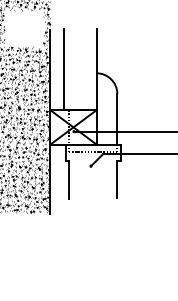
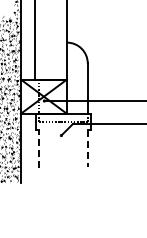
line: (68, 179) -> (38, 148), solid -> dashed
line: (117, 179) -> (87, 148), solid -> dashed

